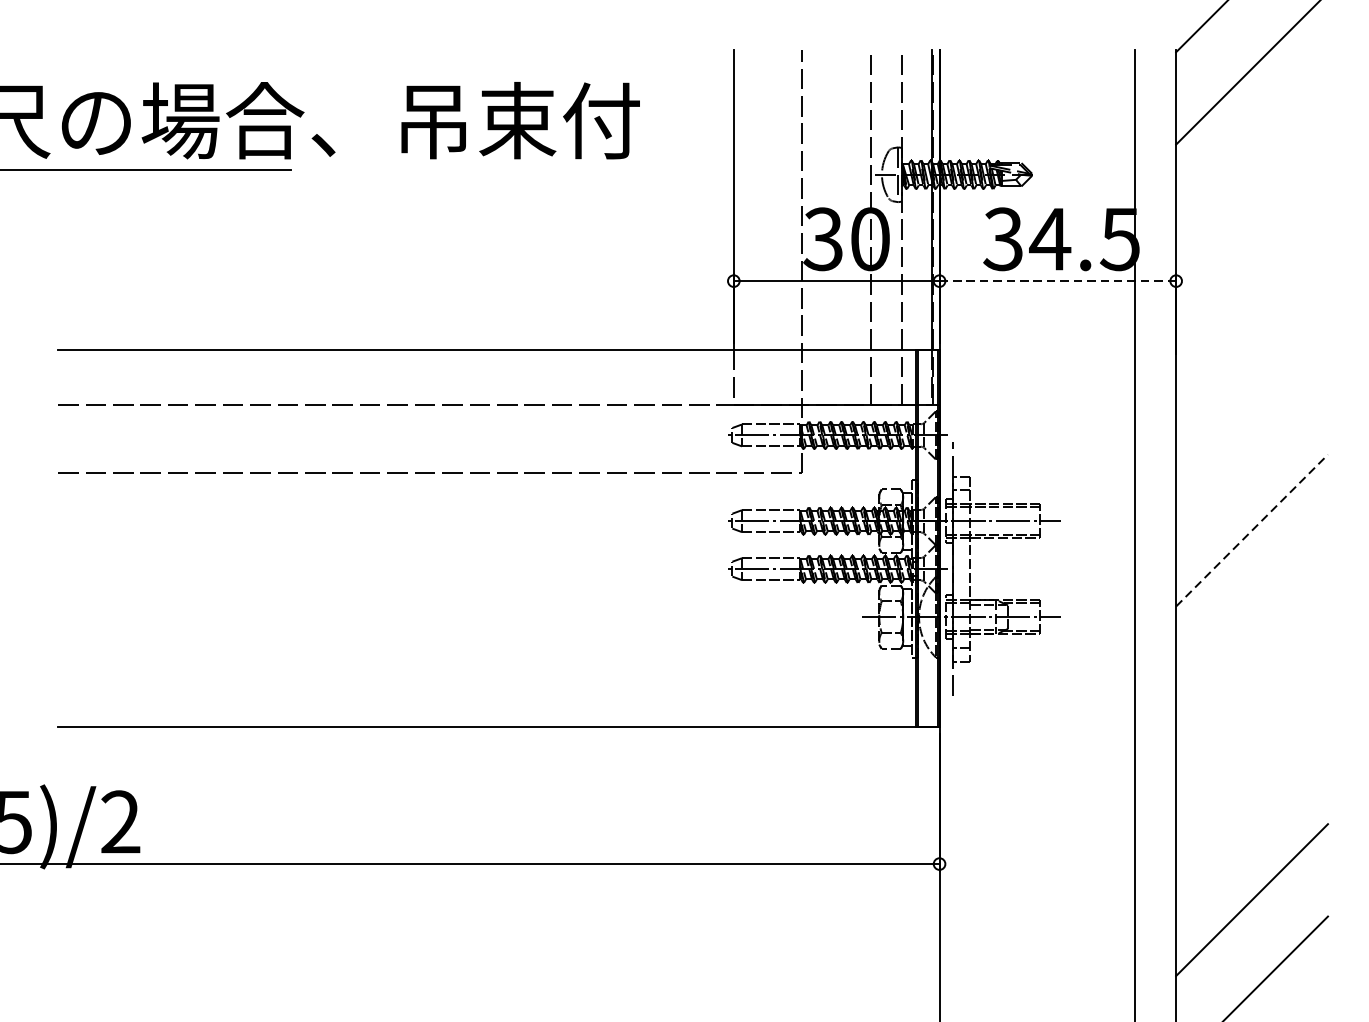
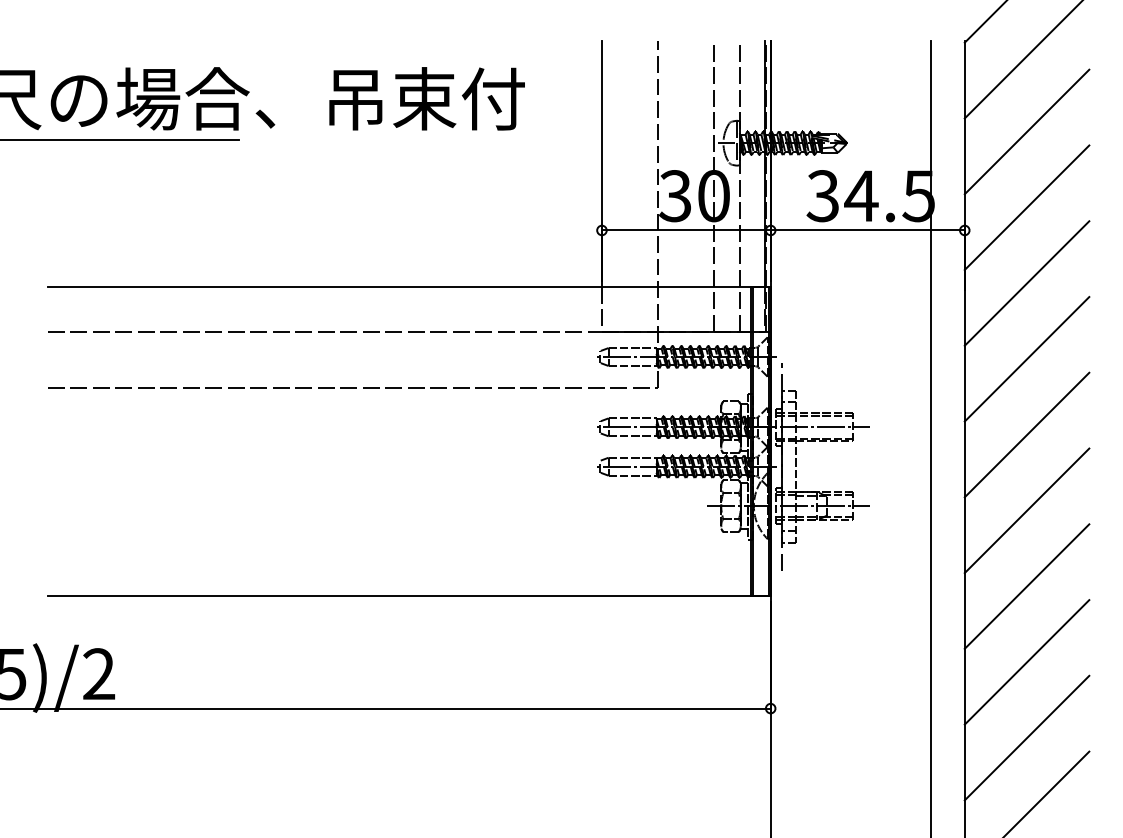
line: (1251, 160) -> (1026, 131), added
line: (1251, 253) -> (1026, 207), added
line: (1058, 281) -> (868, 230), dashed -> solid
line: (1251, 345) -> (1026, 283), added
line: (1251, 438) -> (1026, 359), added
line: (1252, 529) -> (1027, 434), dashed -> solid
line: (1251, 622) -> (1026, 510), added
line: (1251, 715) -> (1026, 586), added
line: (1251, 807) -> (1026, 662), added

